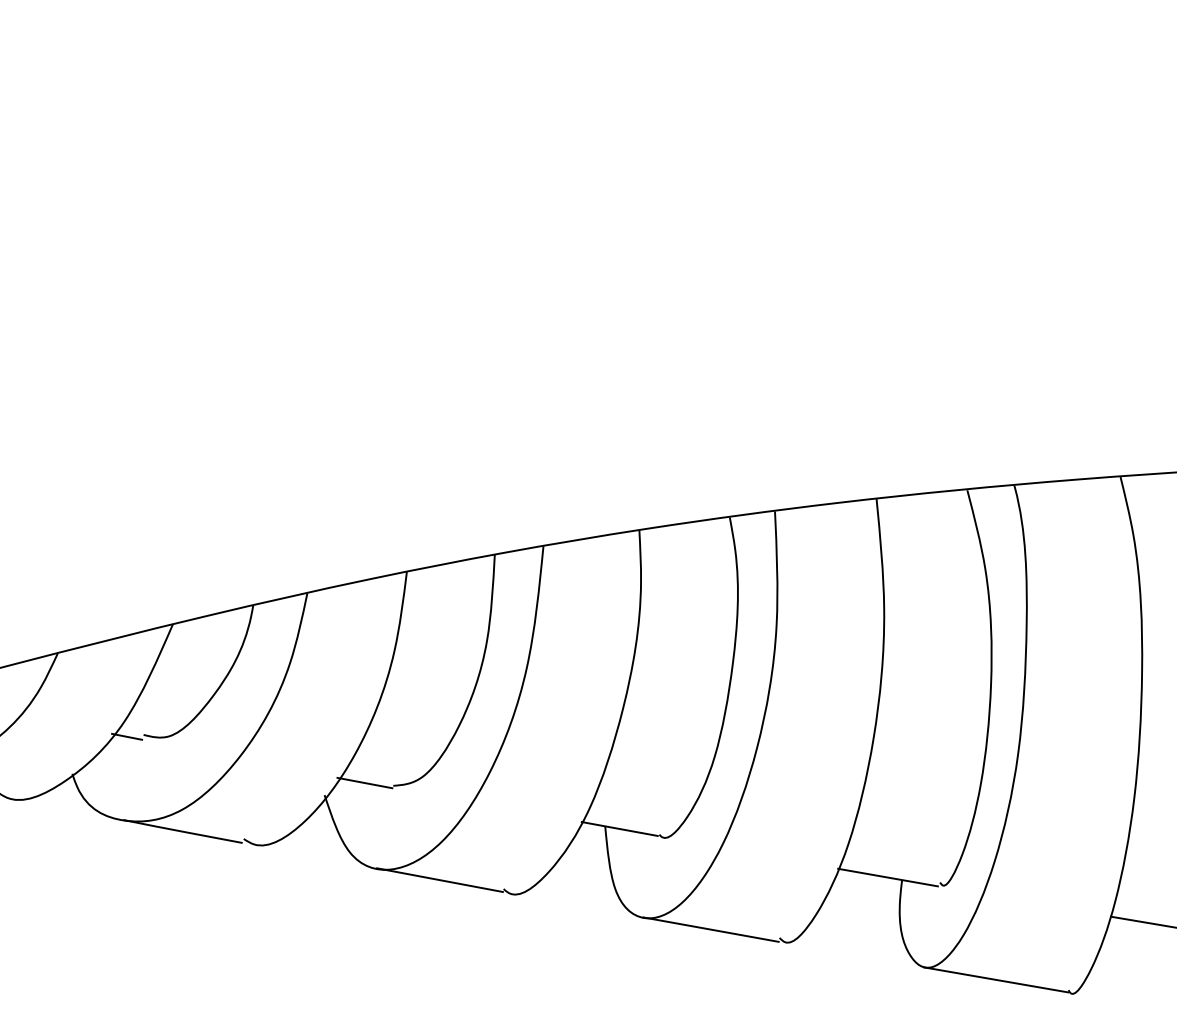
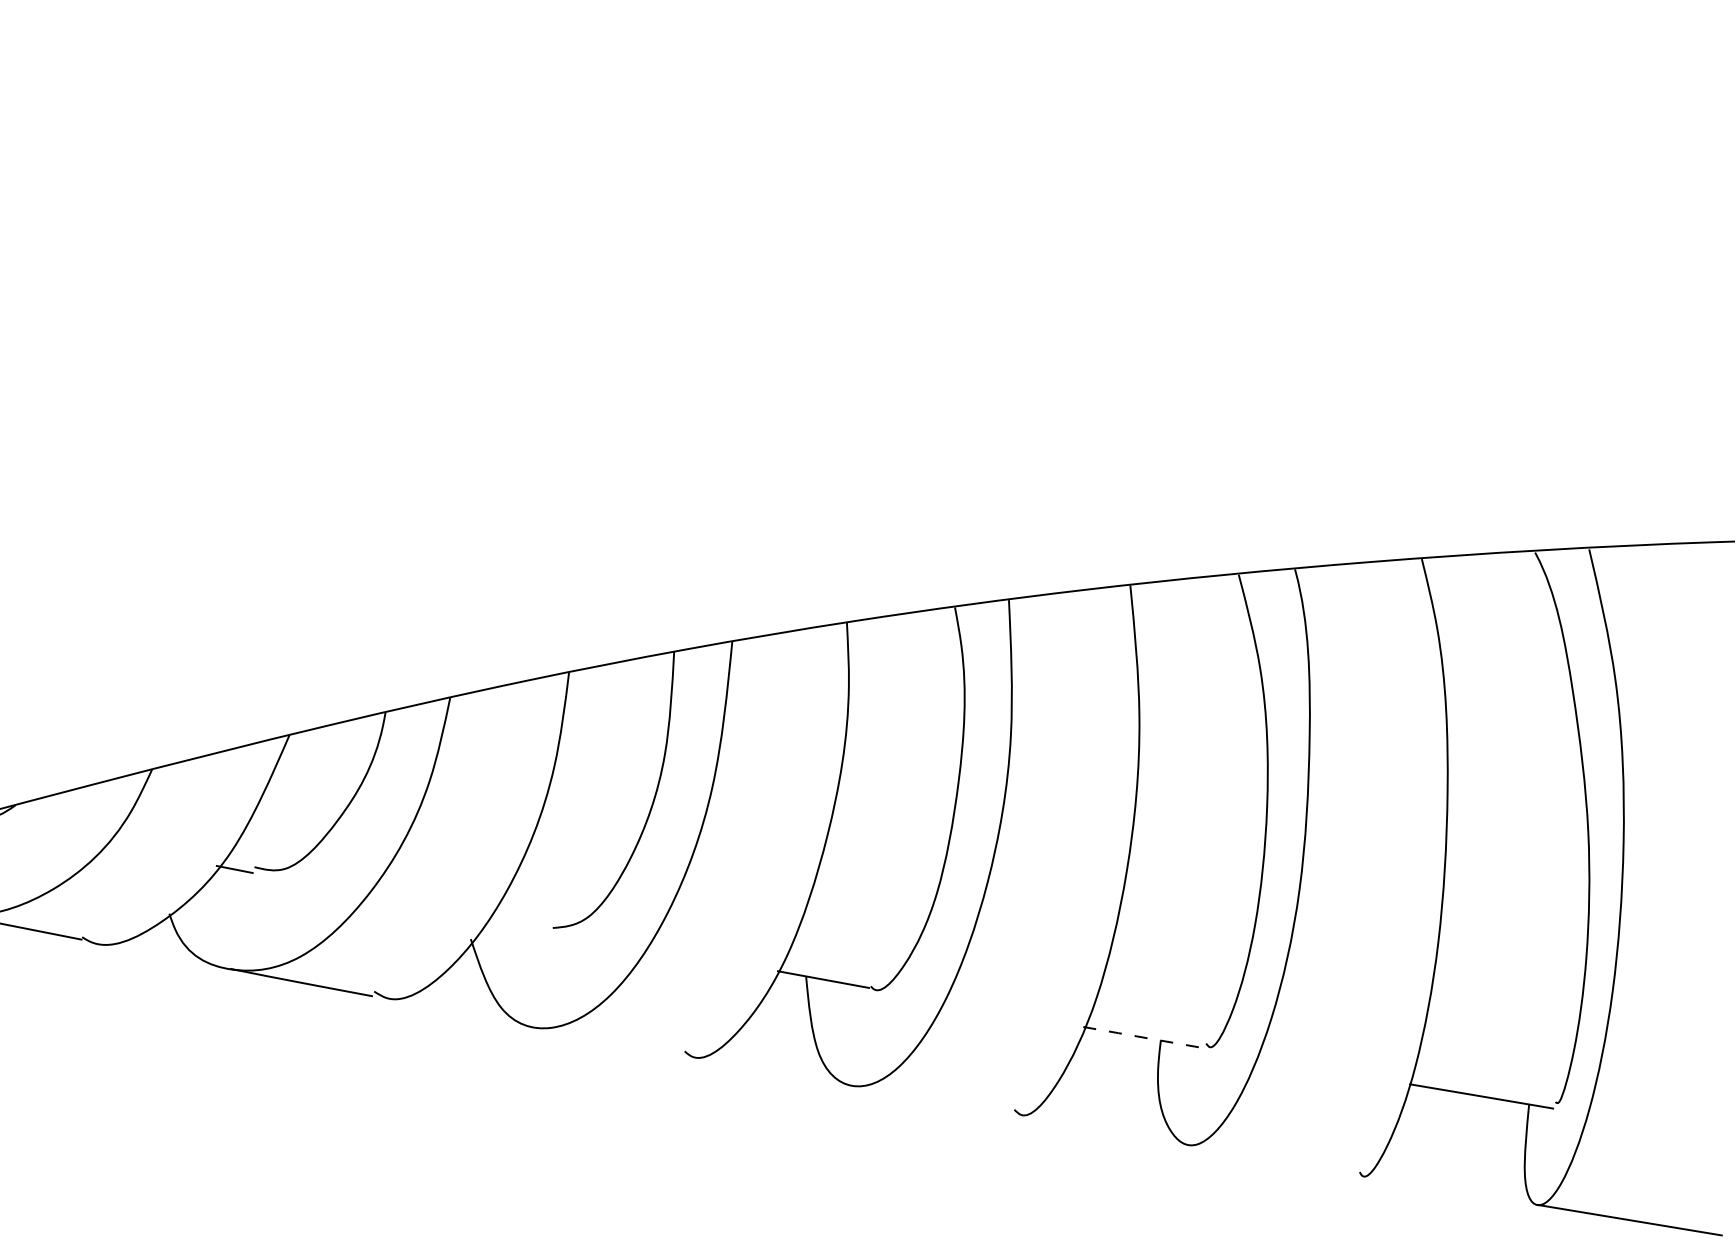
line: (364, 782) -> (518, 924), removed
line: (887, 877) -> (1143, 1037), solid -> dashed
line: (439, 879) -> (608, 1040), removed
line: (711, 929) -> (932, 1099), removed
line: (996, 979) -> (1273, 1159), removed

